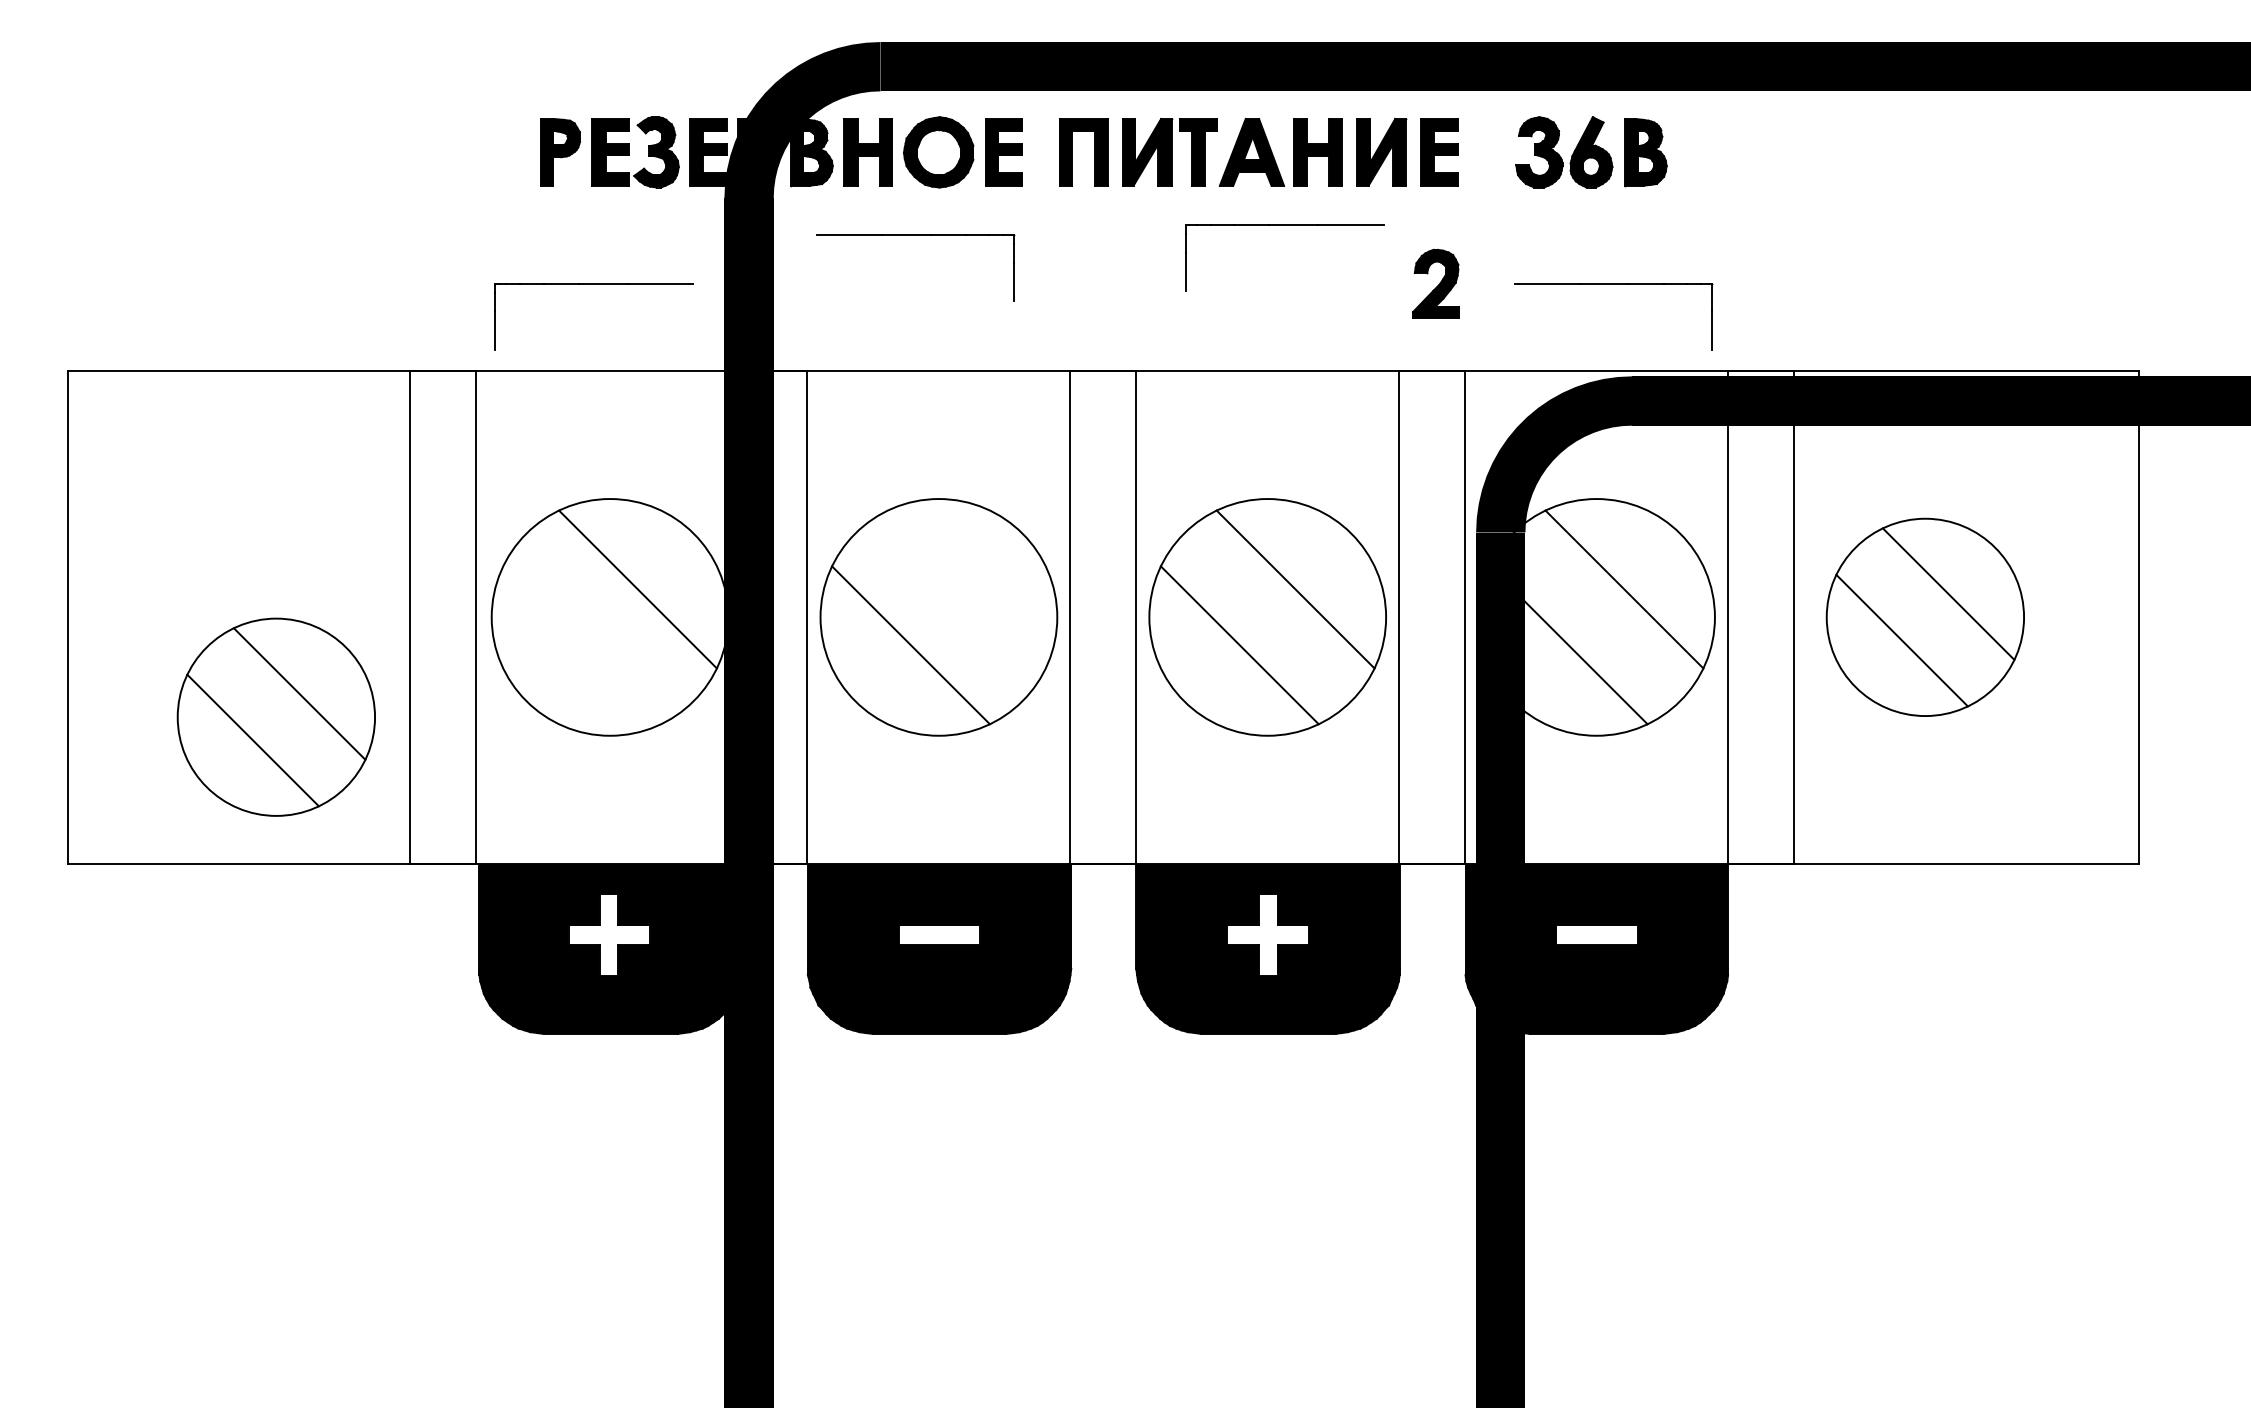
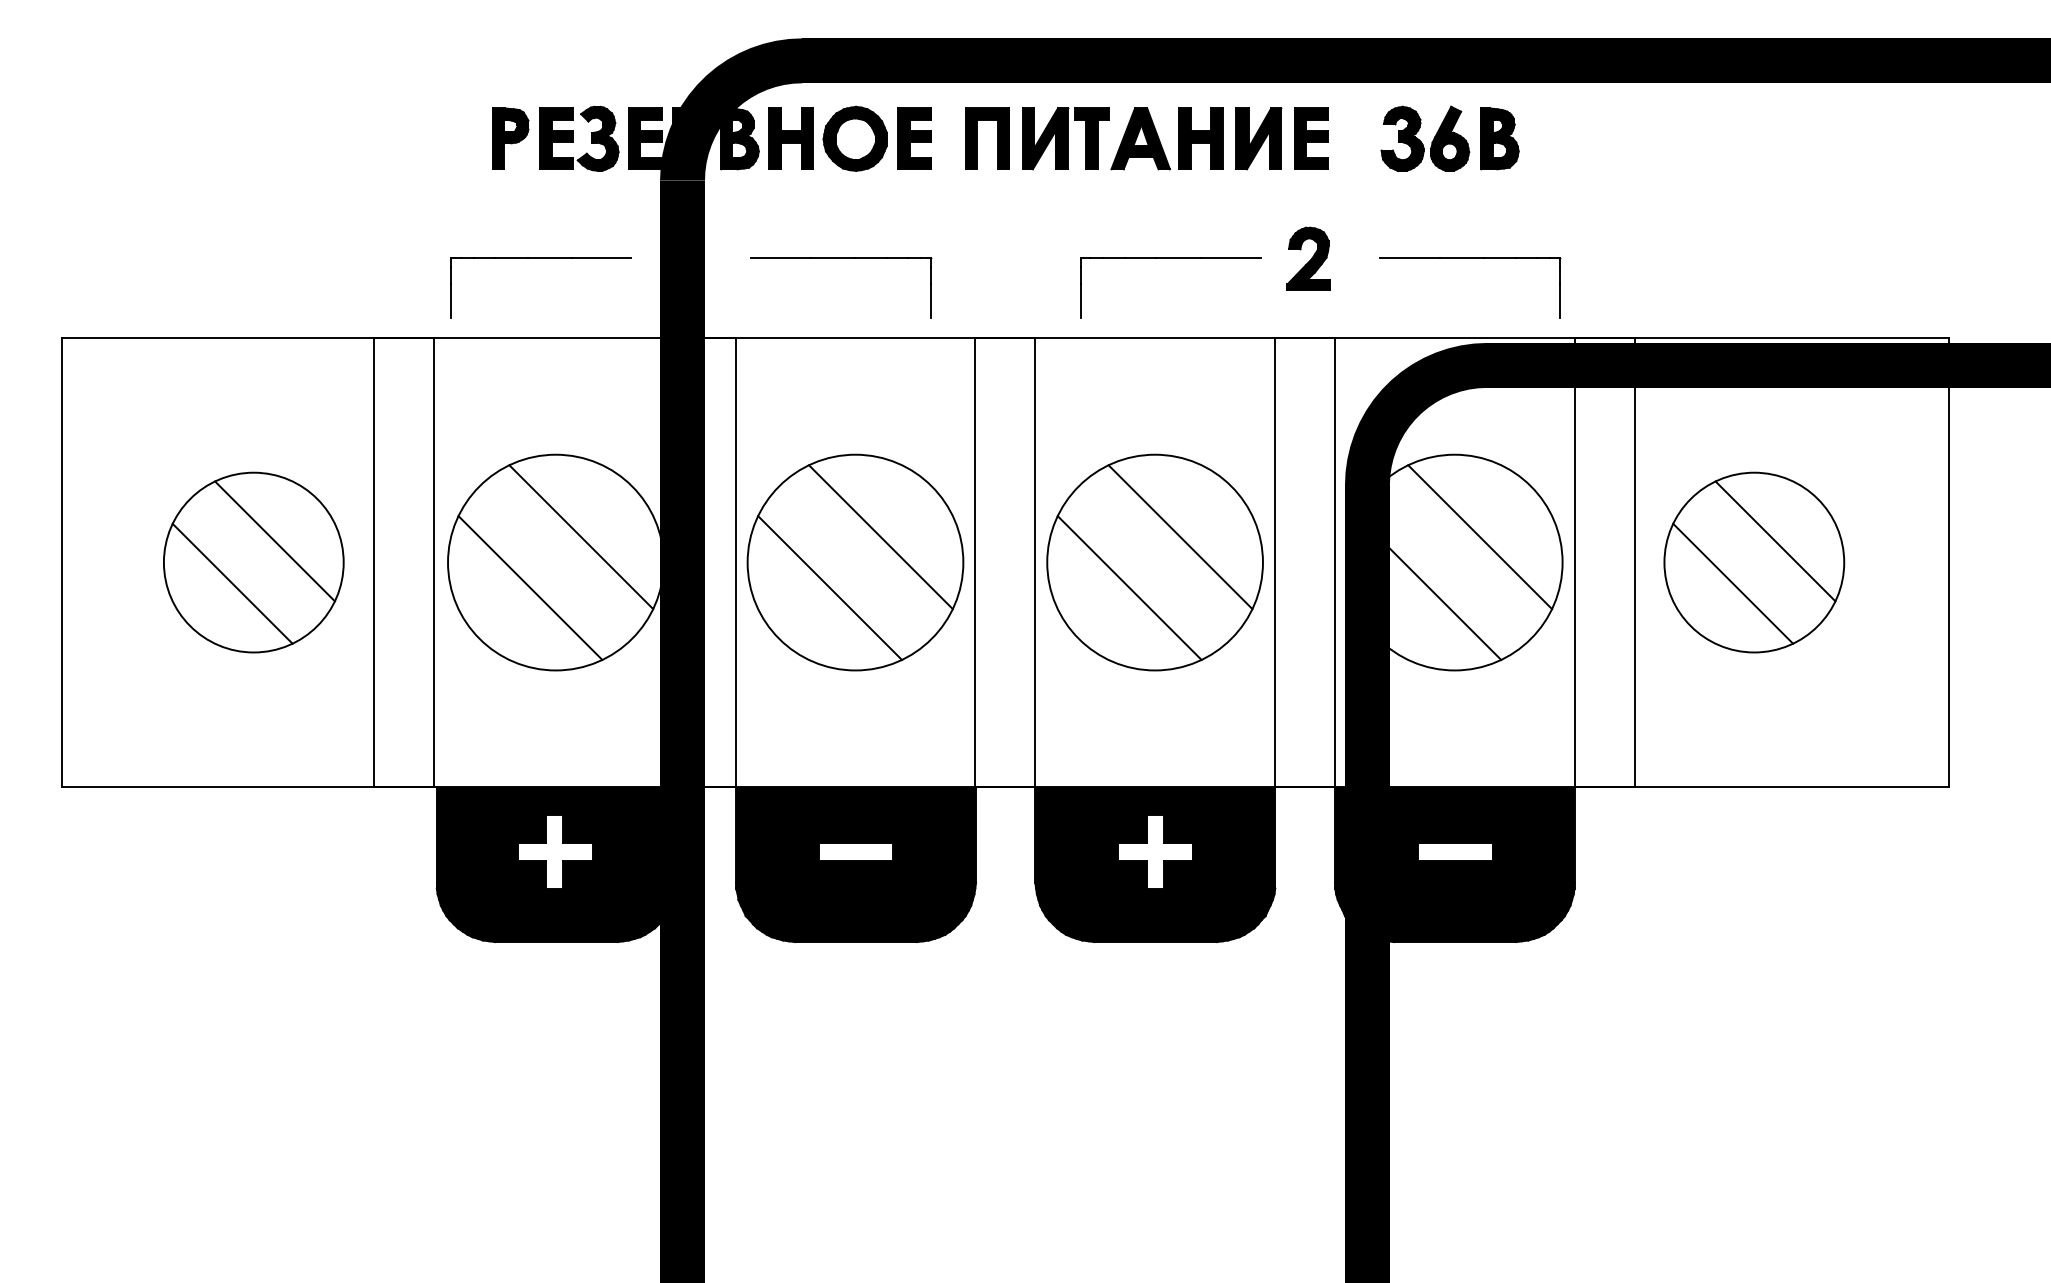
part: (1284, 225) -> (1170, 258), moved
part: (915, 235) -> (841, 258), moved
line: (966, 589) -> (880, 537), added
line: (582, 644) -> (530, 587), added
part: (276, 717) -> (253, 562), moved

